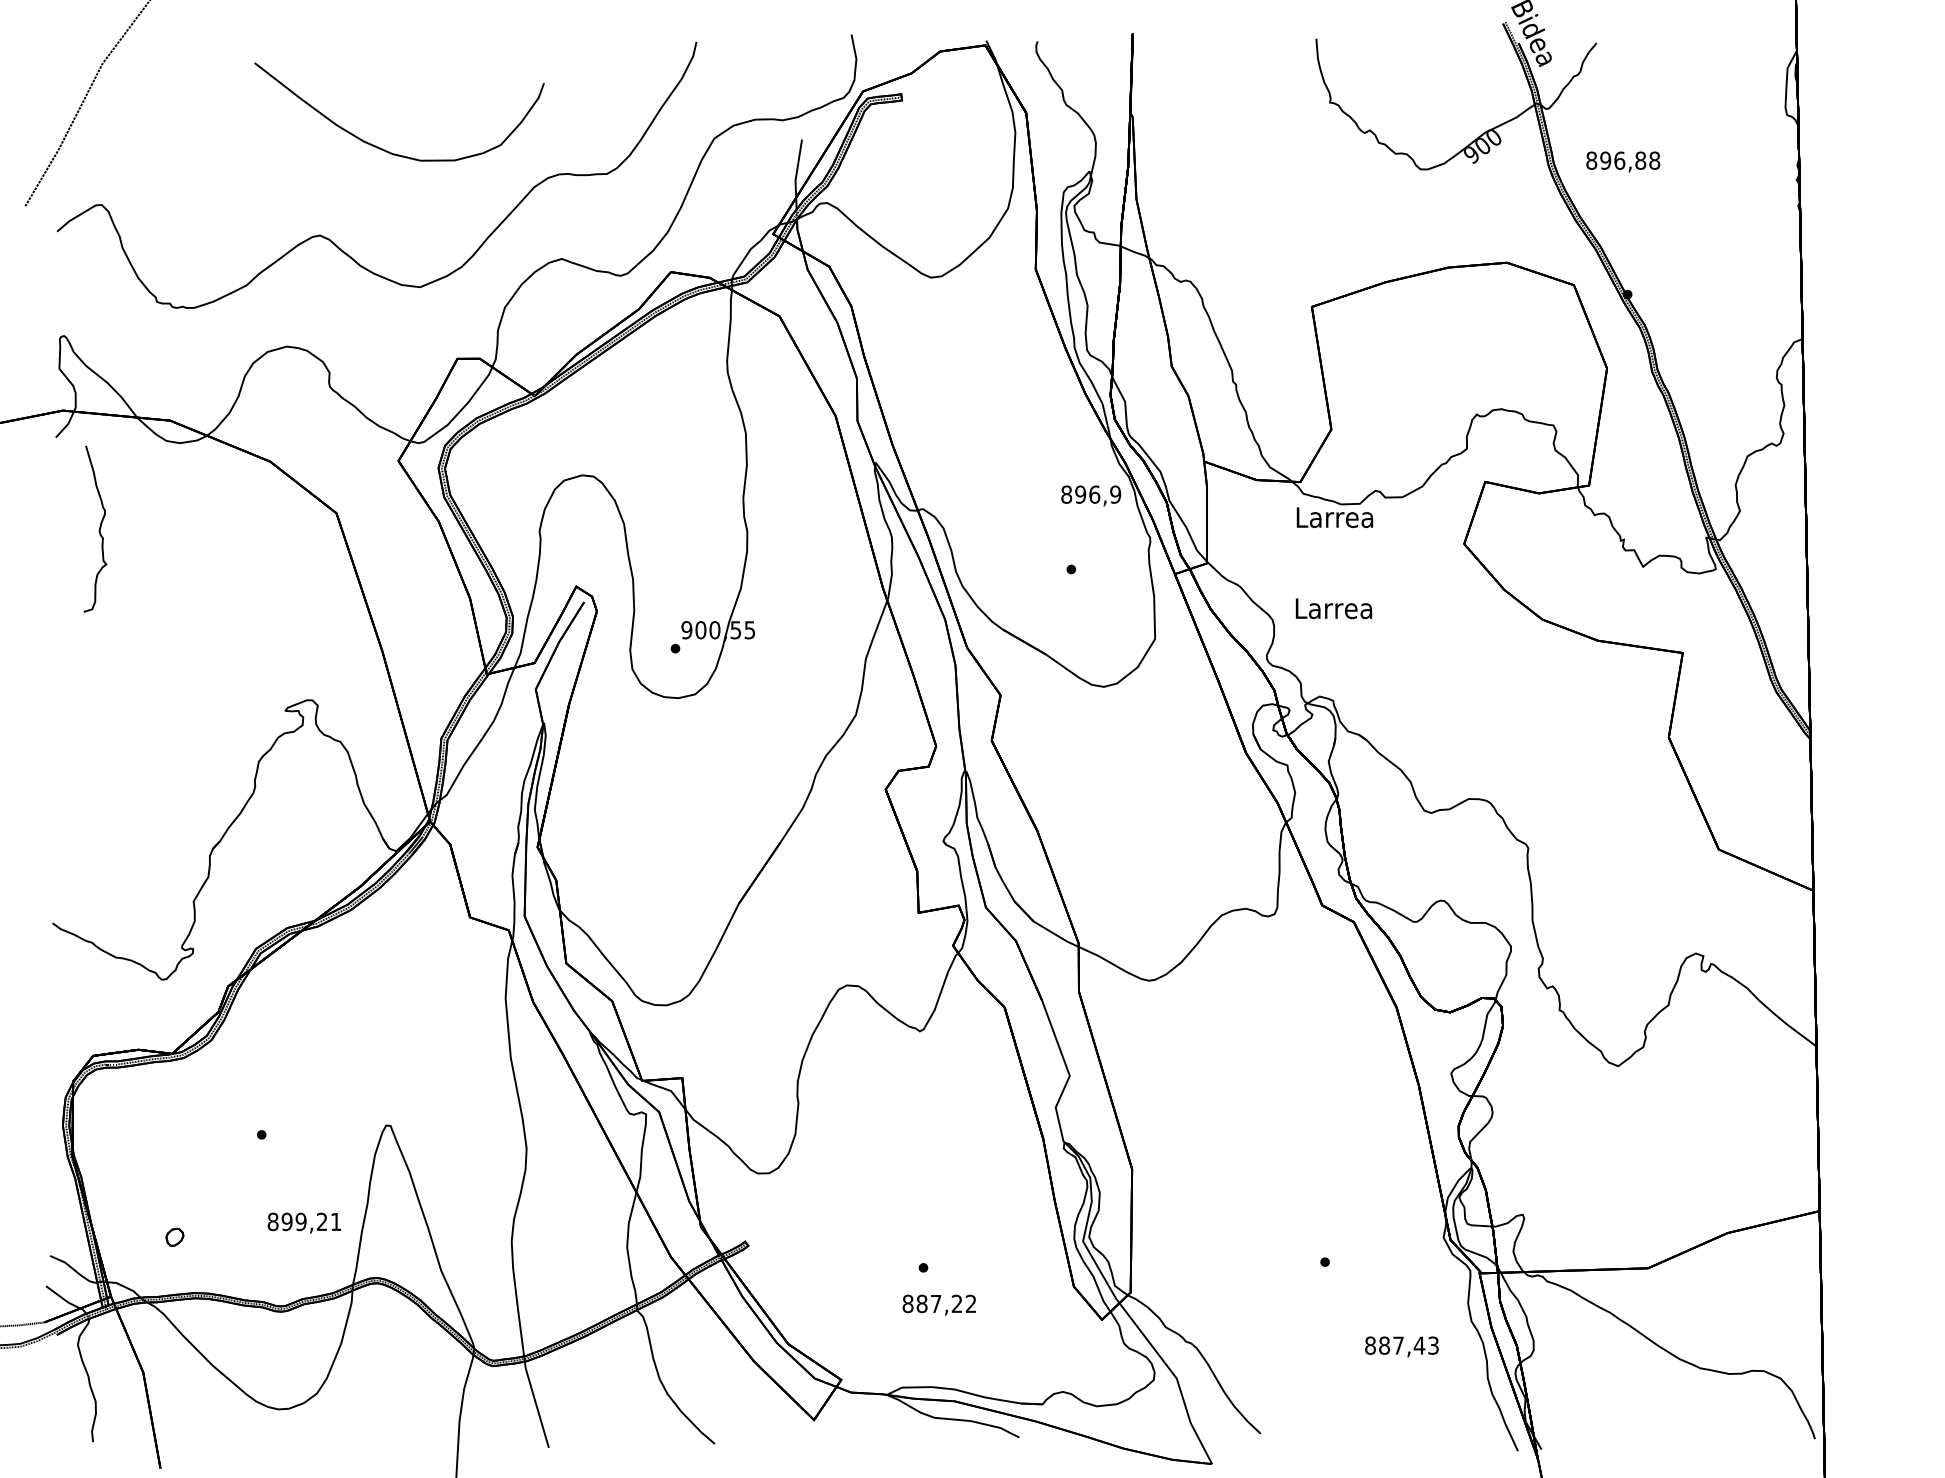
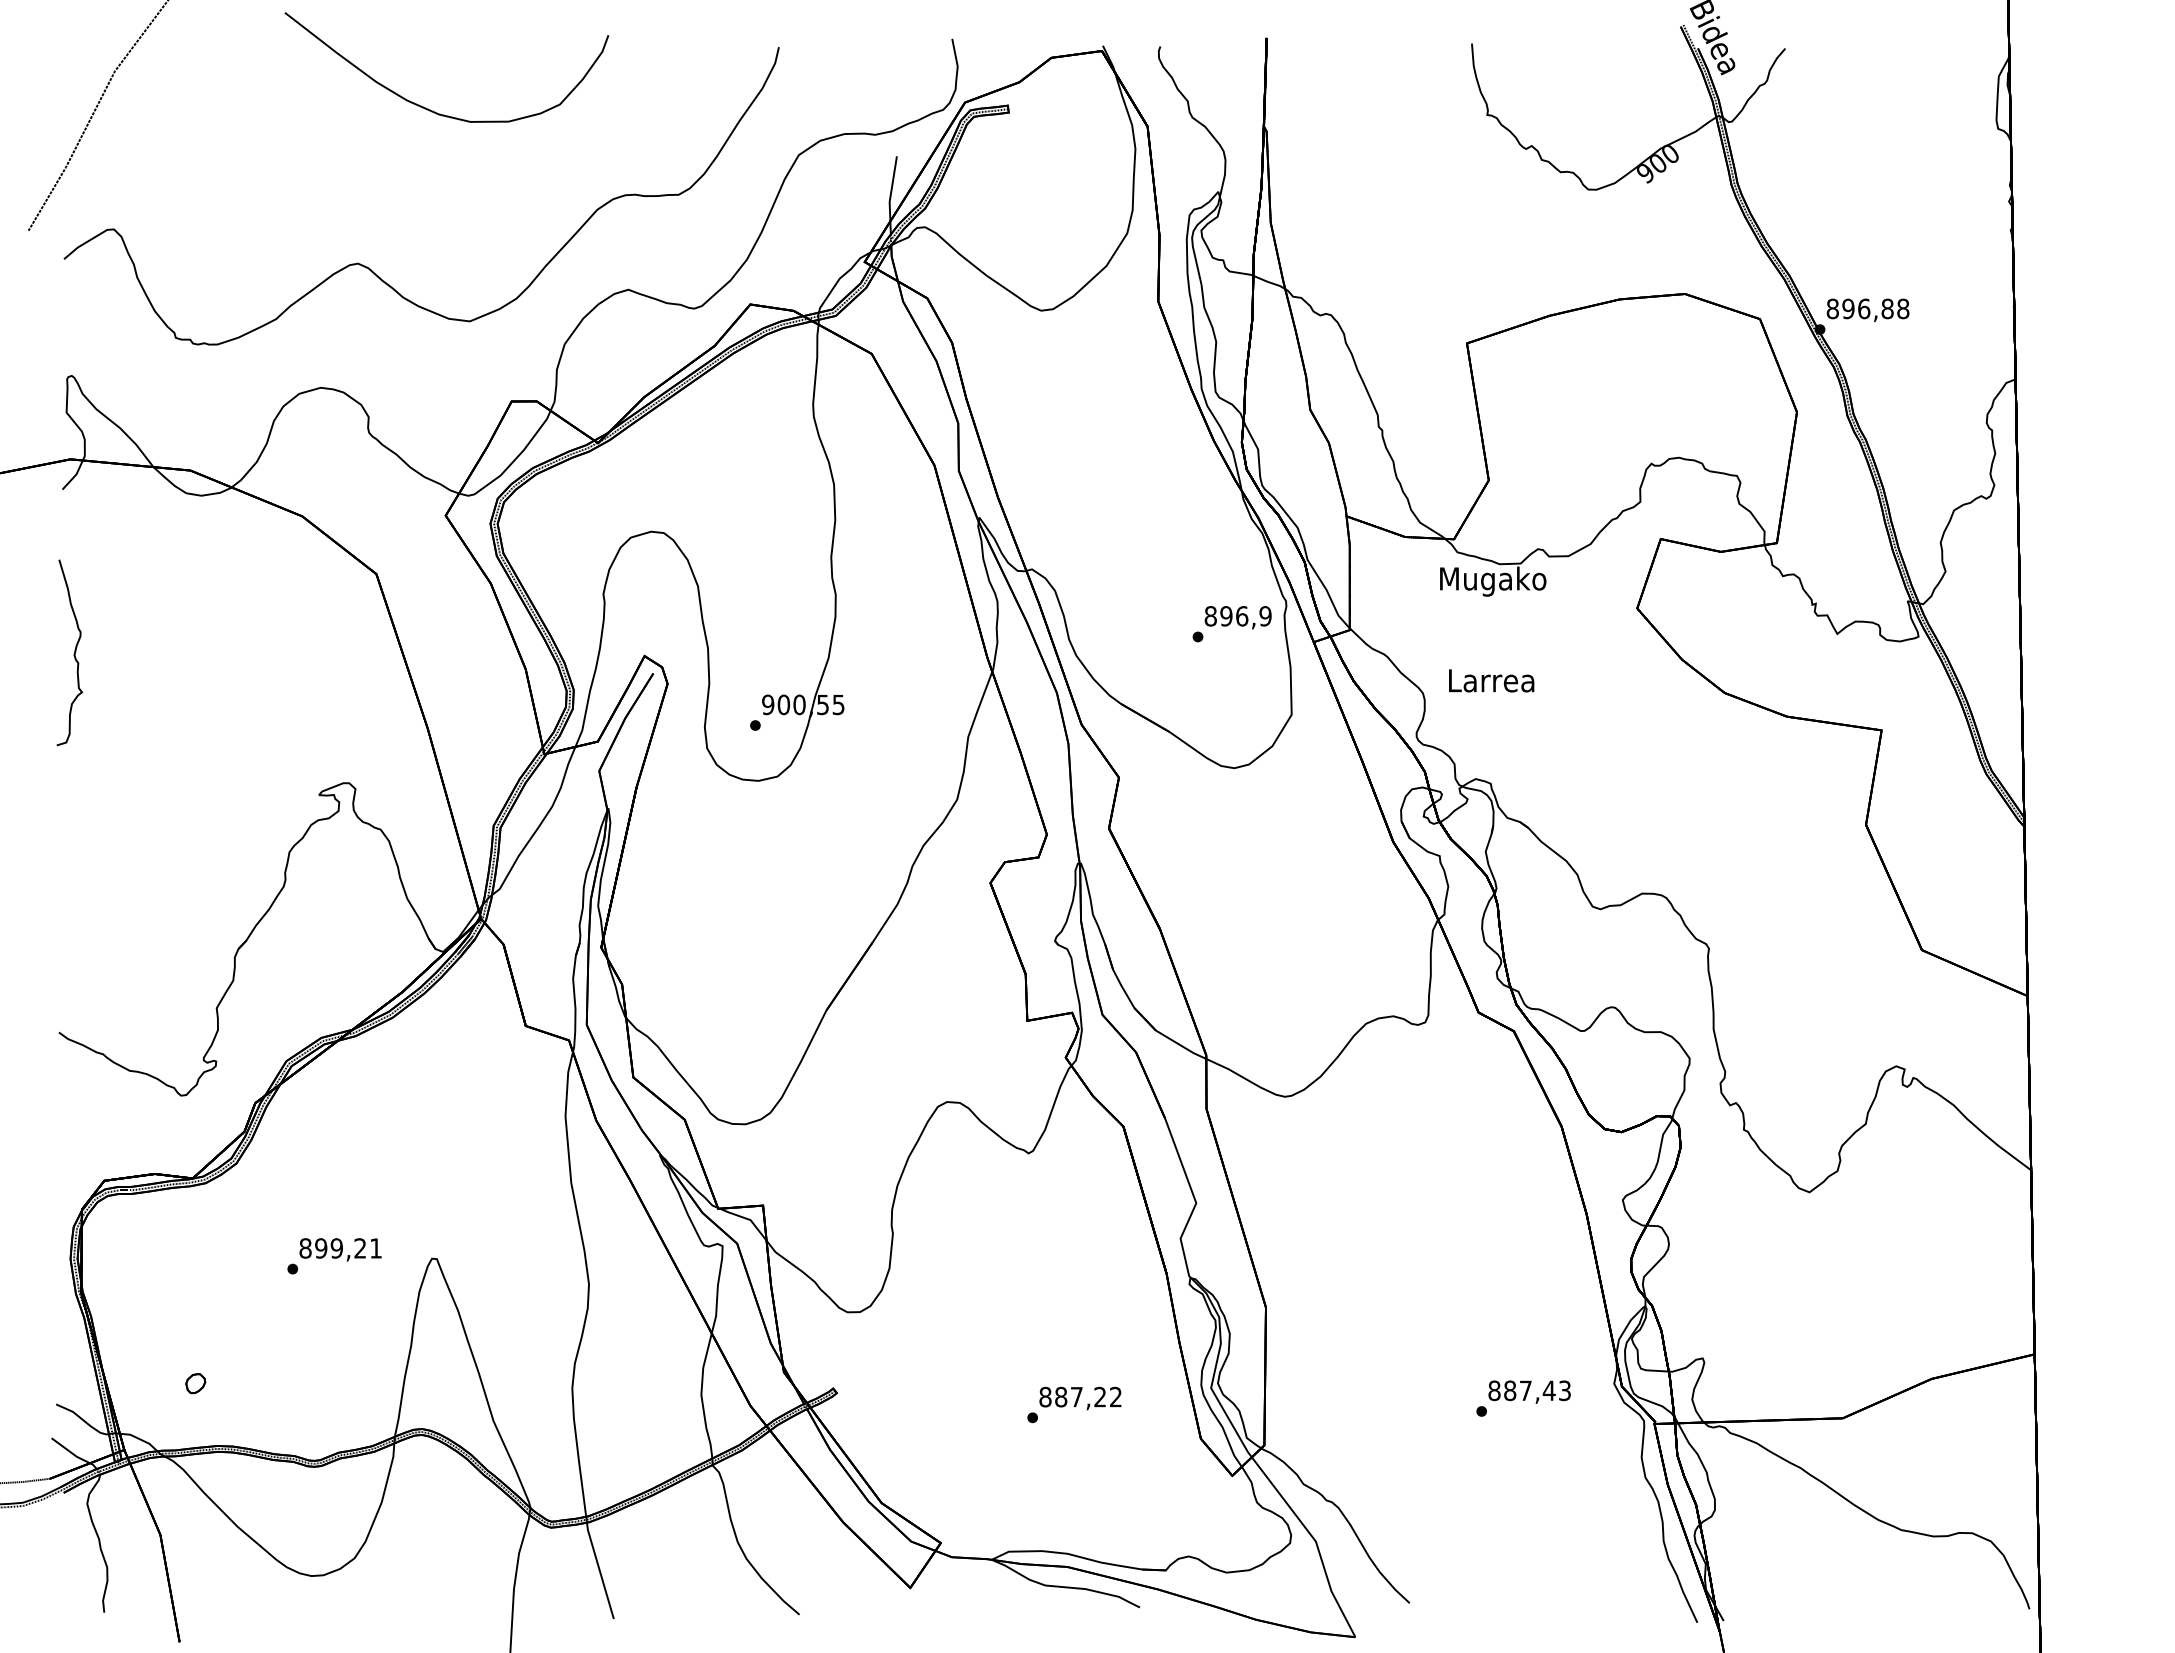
curve: (383, 148) -> (428, 108), moved
text: (1622, 161) -> (1867, 309), moved
text: (1090, 495) -> (1237, 617), moved
text: (1335, 519) -> (1493, 581), Larrea -> Mugako
curve: (98, 530) -> (73, 654), moved
text: (304, 1222) -> (340, 1249), moved
text: (939, 1305) -> (1080, 1398), moved
text: (1401, 1346) -> (1529, 1391), moved

